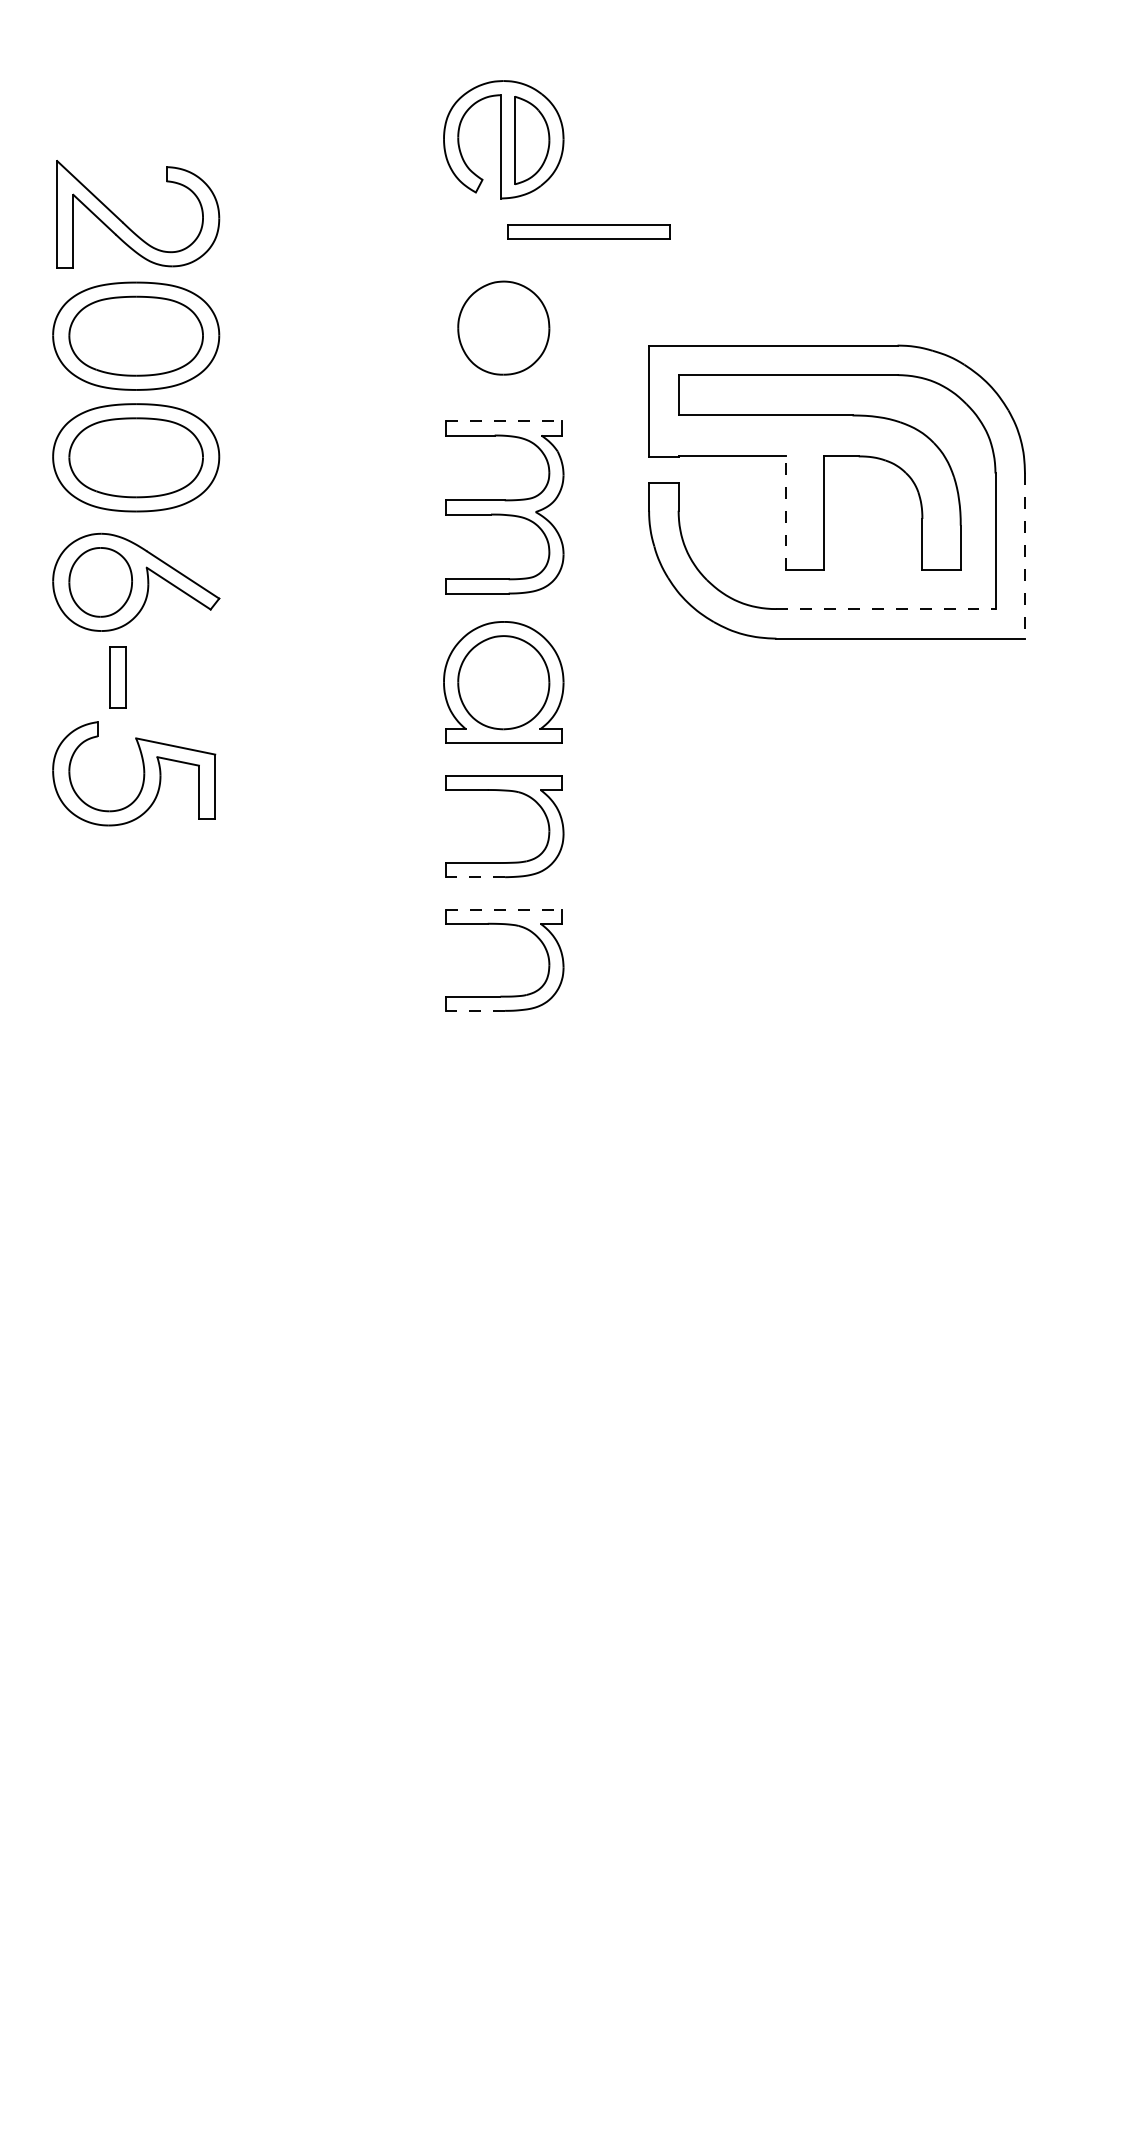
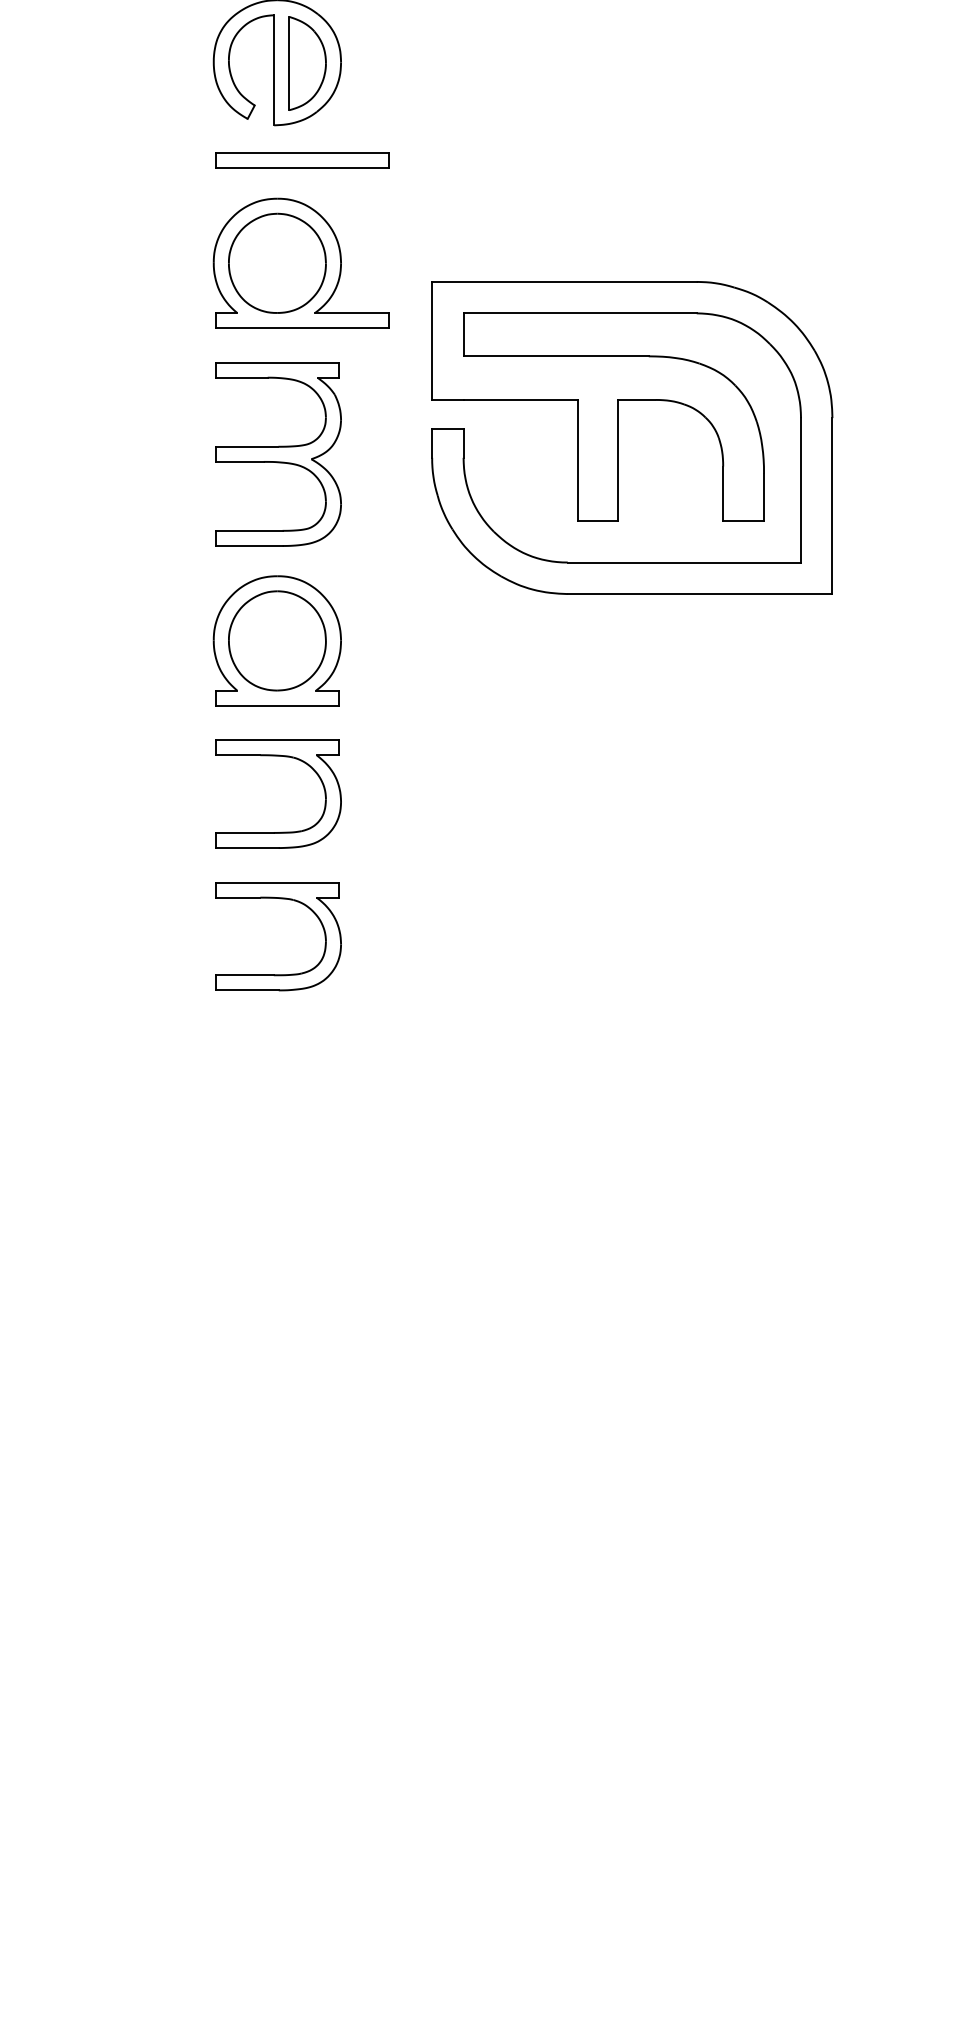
part: (588, 231) -> (301, 160), moved
part: (525, 327) -> (300, 262), added
line: (503, 421) -> (277, 362), dashed -> solid
line: (785, 513) -> (577, 460), dashed -> solid
line: (1024, 556) -> (831, 506), dashed -> solid
line: (885, 609) -> (683, 562), dashed -> solid
line: (475, 877) -> (247, 848), dashed -> solid
line: (503, 909) -> (277, 882), dashed -> solid
line: (475, 1010) -> (247, 990), dashed -> solid

